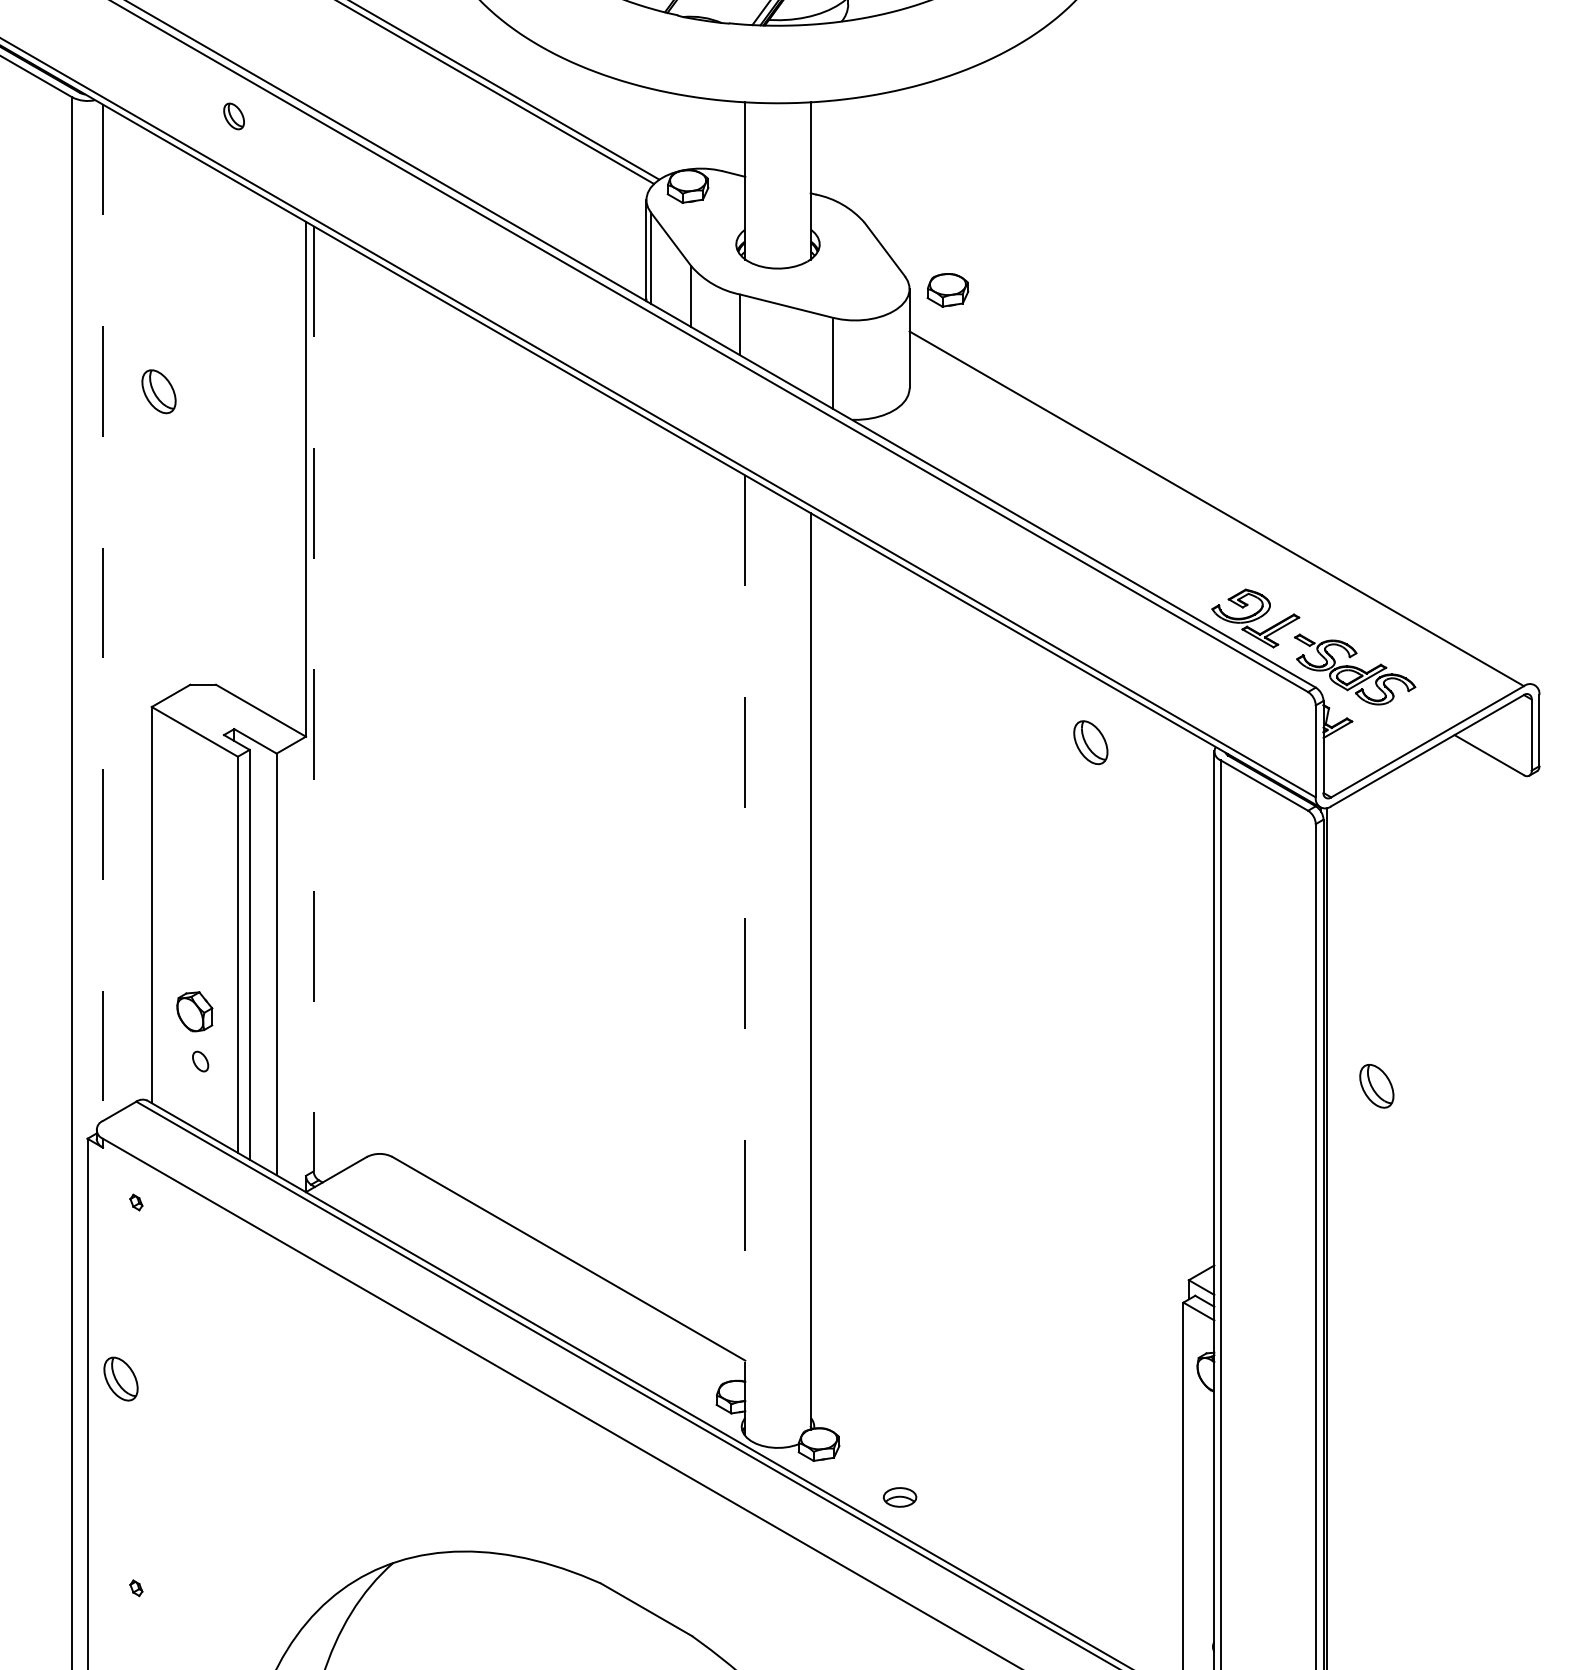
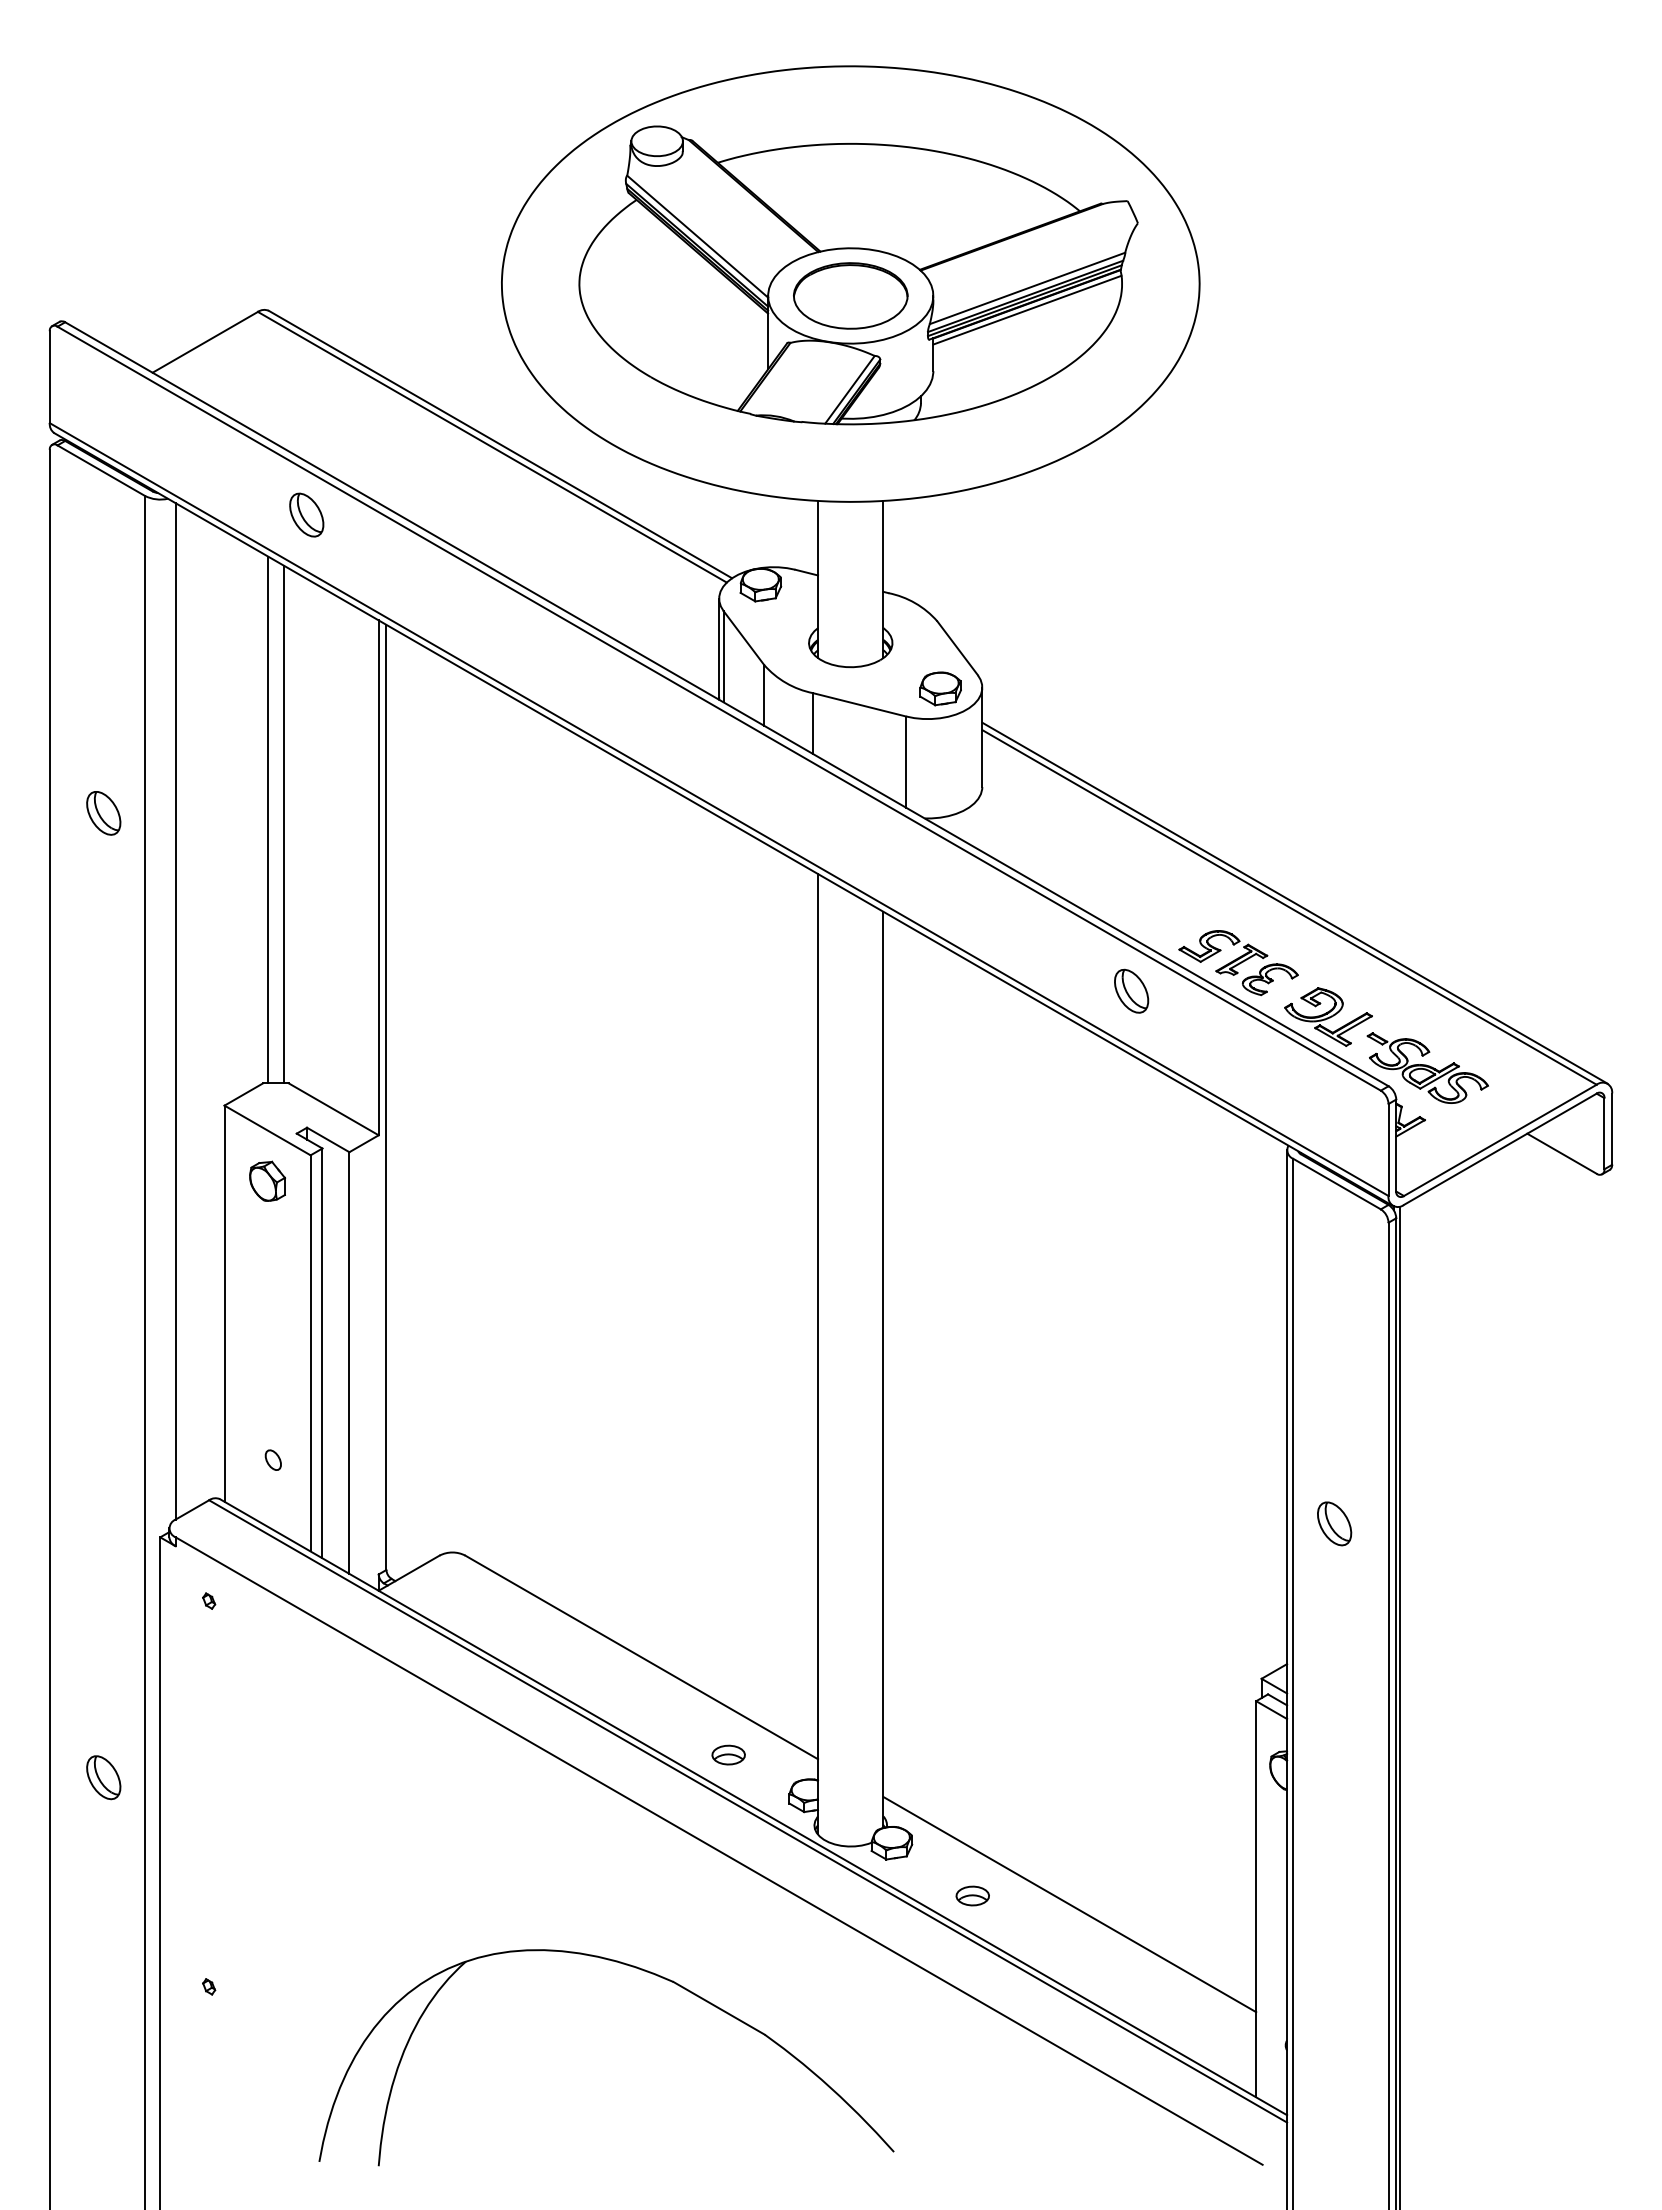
part: (233, 115) -> (306, 514), size x1.67
part: (947, 289) -> (940, 688), moved
part: (158, 391) -> (103, 813), moved
line: (195, 420) -> (268, 819), added
line: (210, 425) -> (283, 824), added
line: (1221, 503) -> (1294, 902), added
part: (1165, 564) -> (1238, 963), added
line: (102, 612) -> (175, 1011), dashed -> solid
line: (313, 698) -> (386, 1097), dashed -> solid
part: (1090, 741) -> (1131, 990), moved
line: (745, 955) -> (818, 1354), dashed -> solid
part: (194, 1010) -> (267, 1180), moved
part: (1376, 1085) -> (1334, 1523), moved
part: (655, 1355) -> (728, 1754), added
part: (120, 1378) -> (103, 1777), moved
line: (996, 1505) -> (1069, 1904), added

